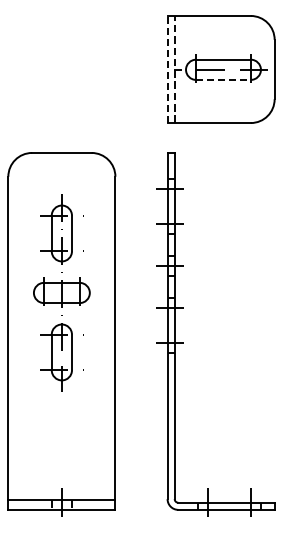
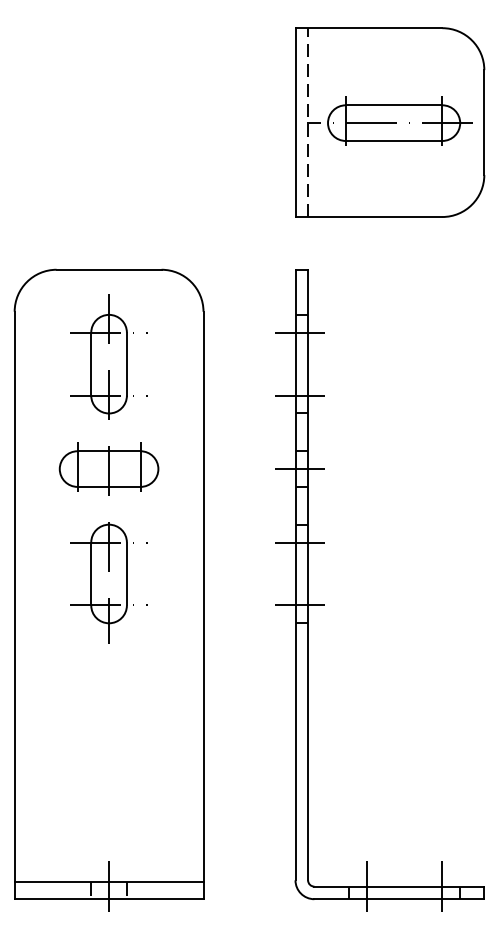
line: (167, 69) -> (295, 122), dashed -> solid
line: (223, 79) -> (394, 140), dashed -> solid
part: (61, 292) -> (108, 468), moved

